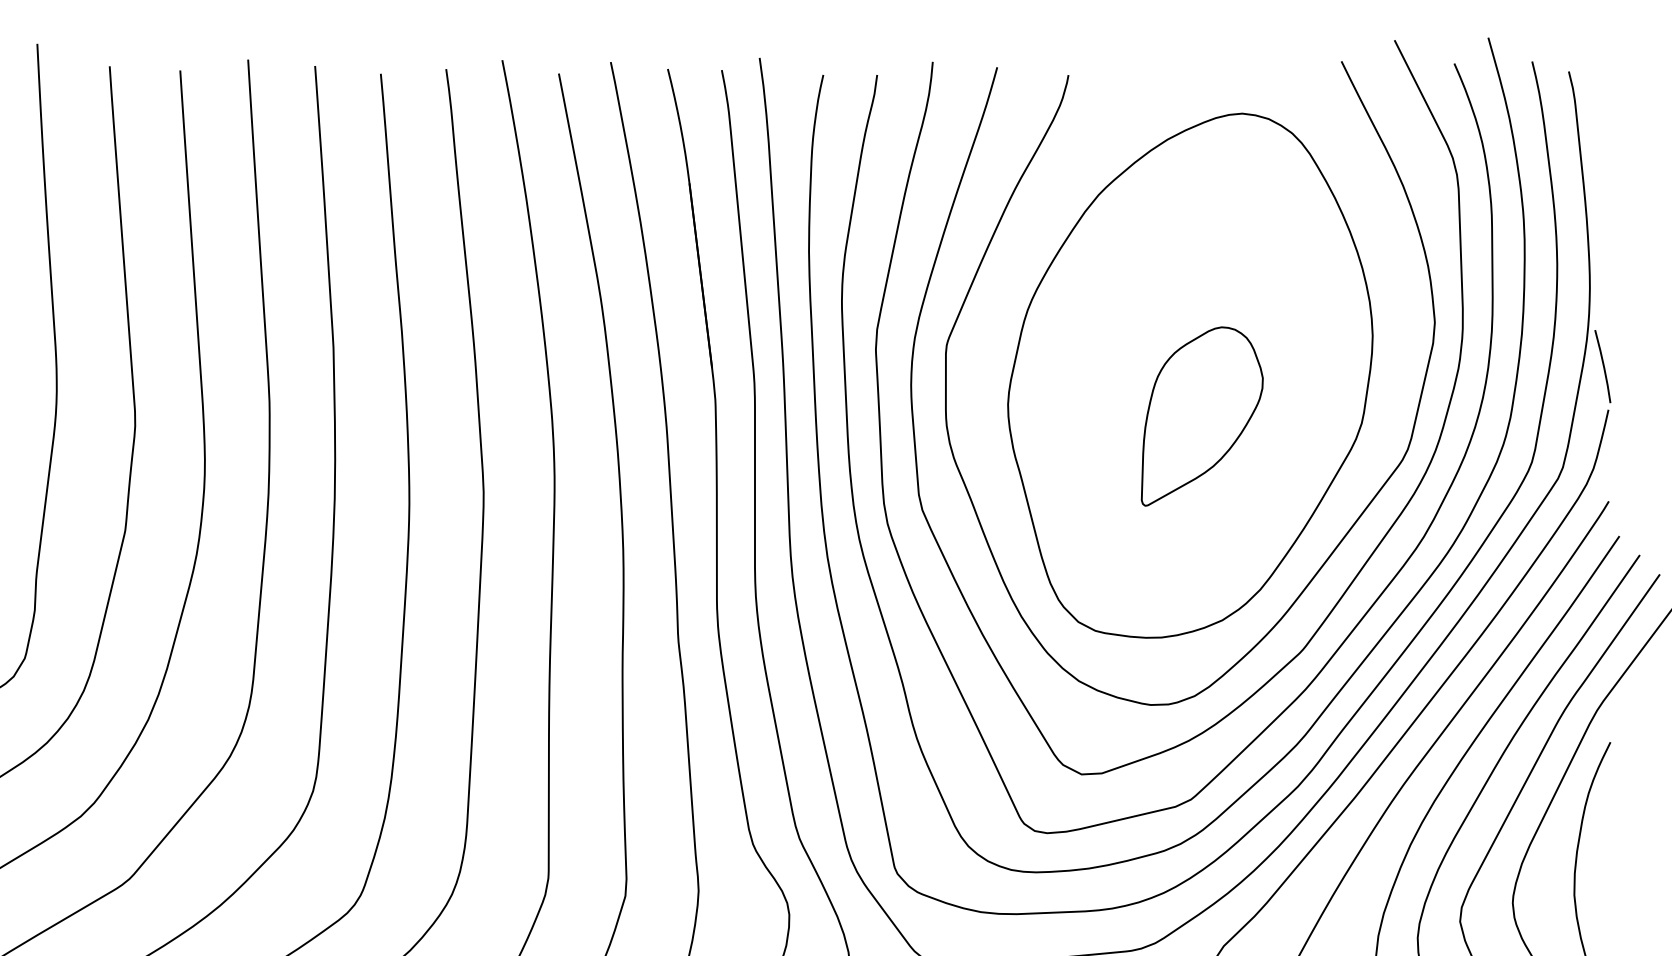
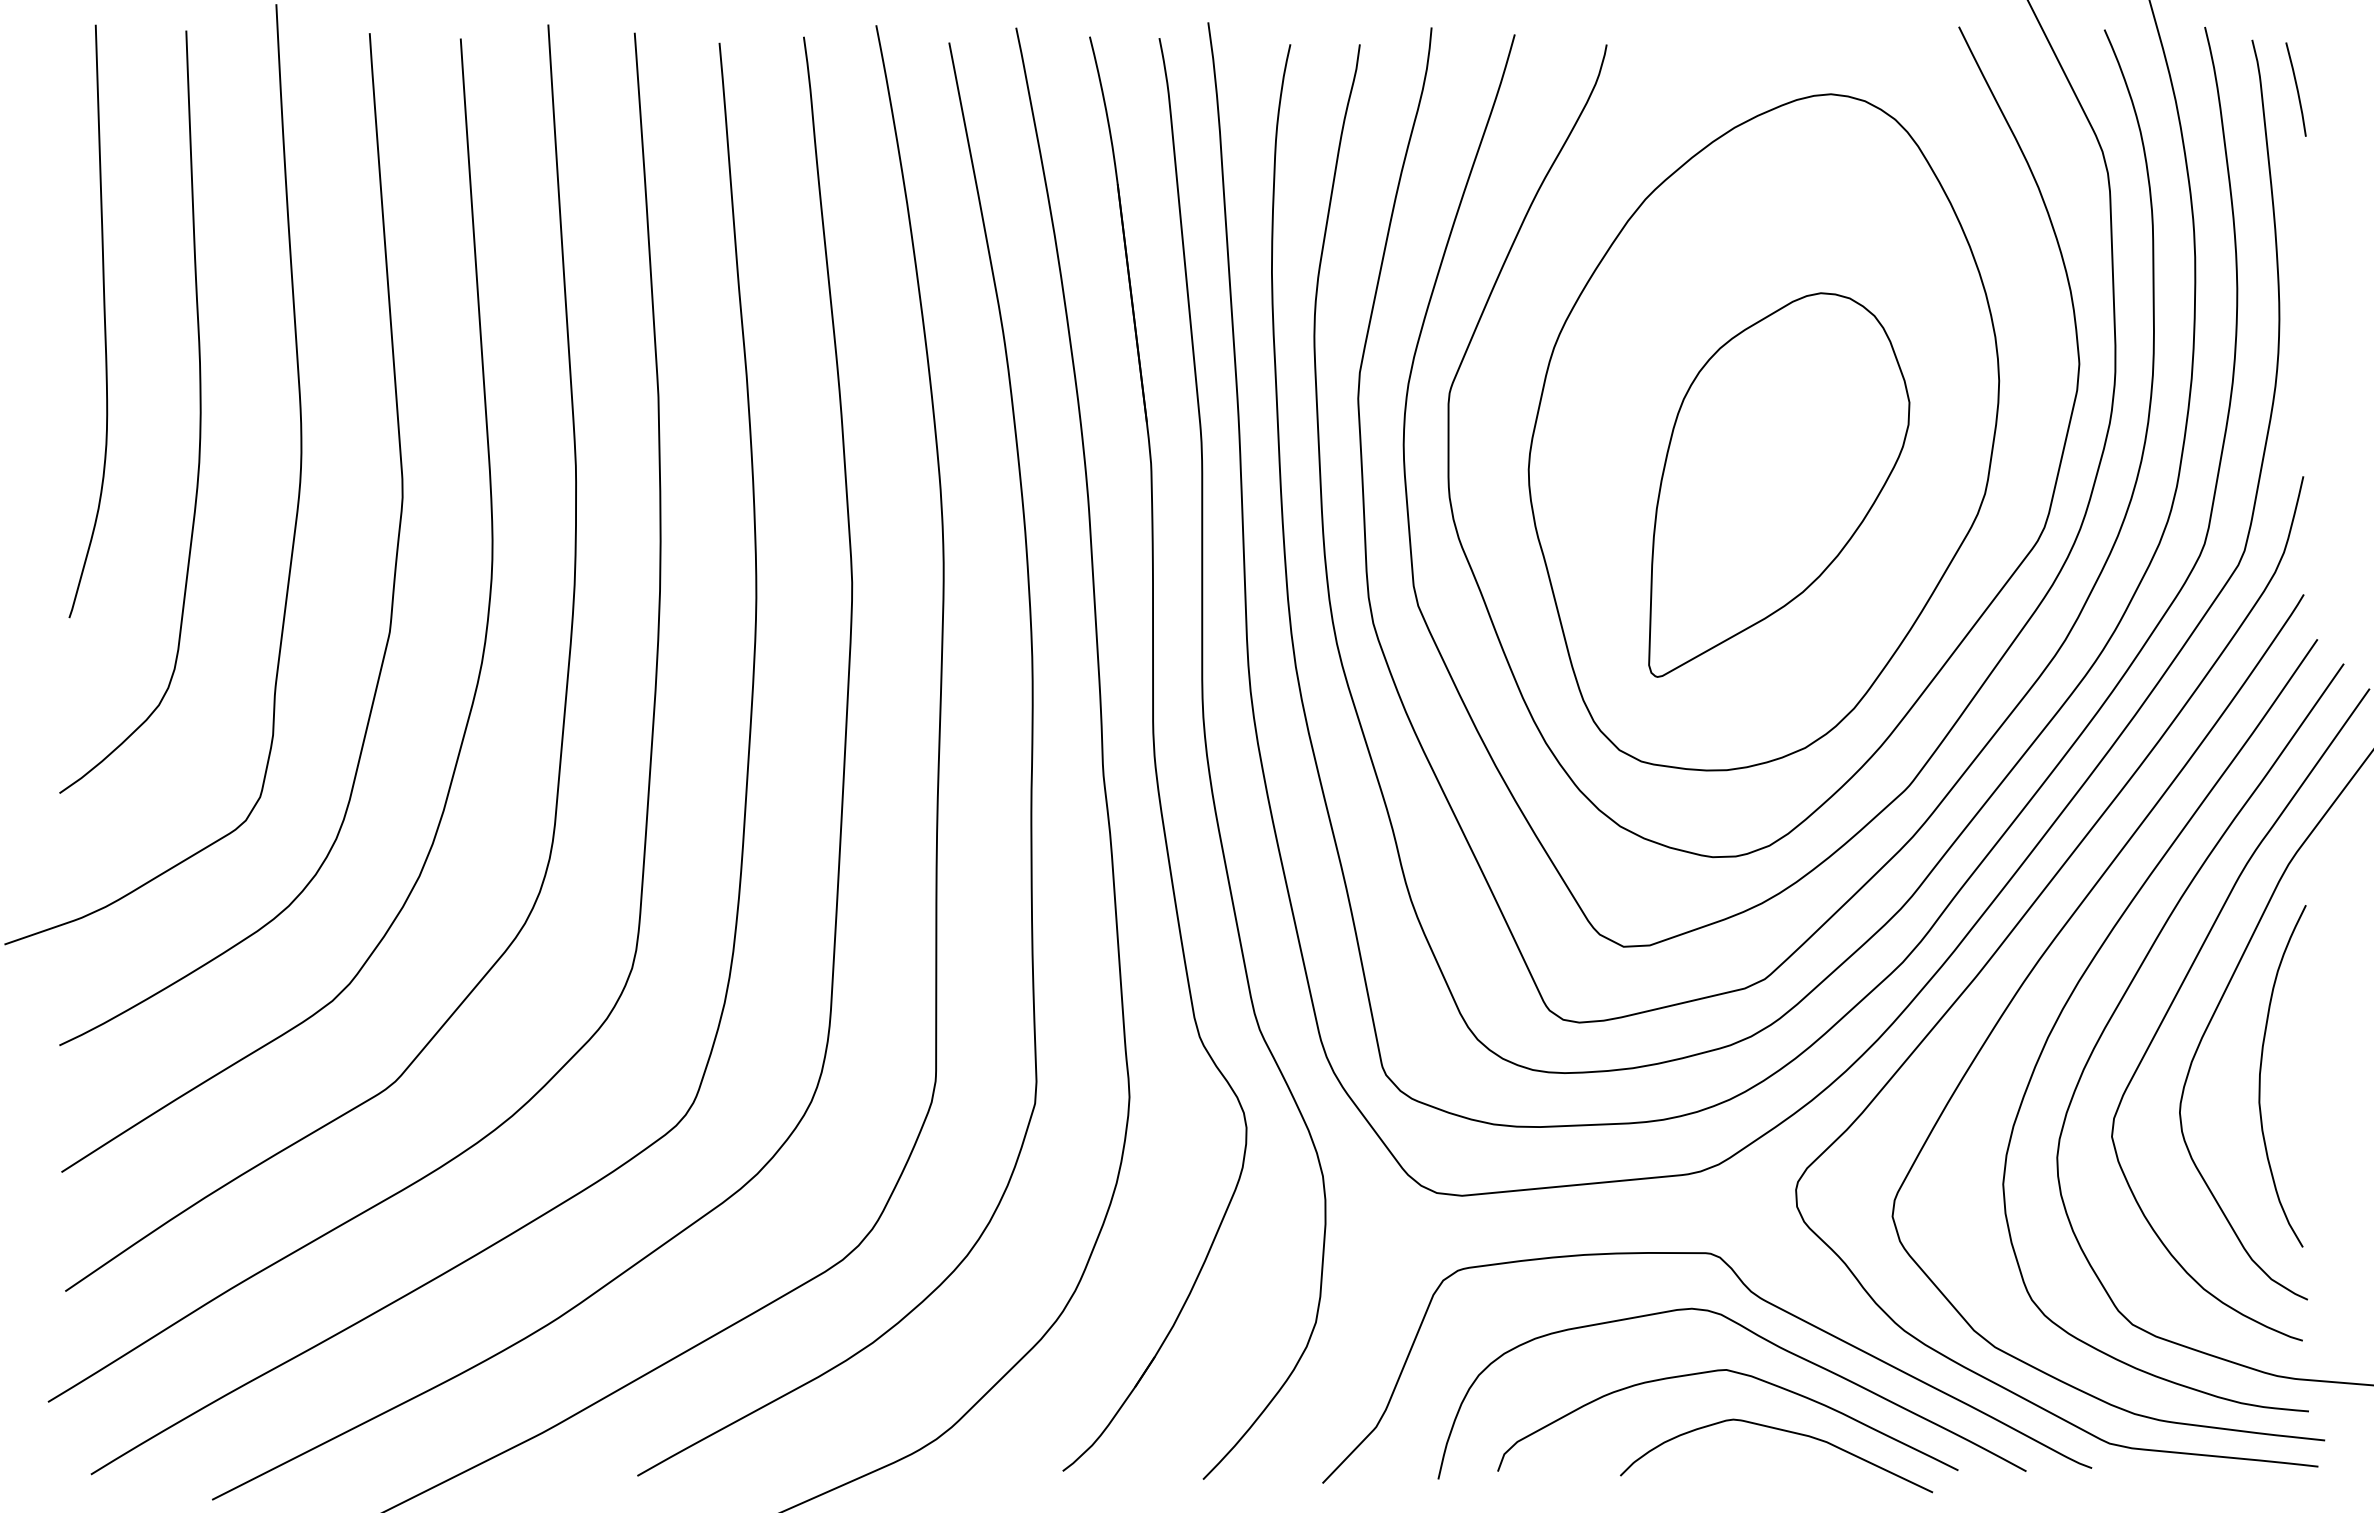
line: (1603, 366) -> (2296, 89), moved
part: (1202, 416) -> (1779, 484), size x1.67

